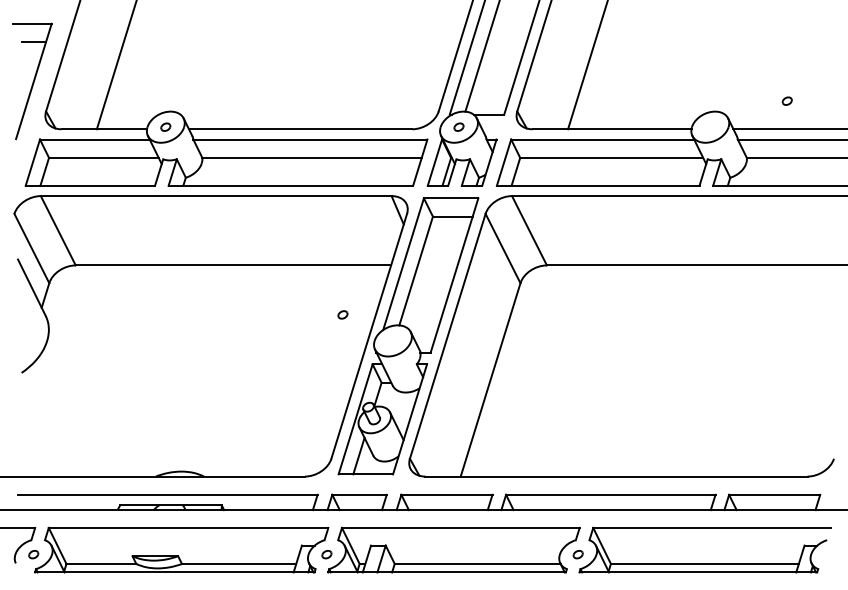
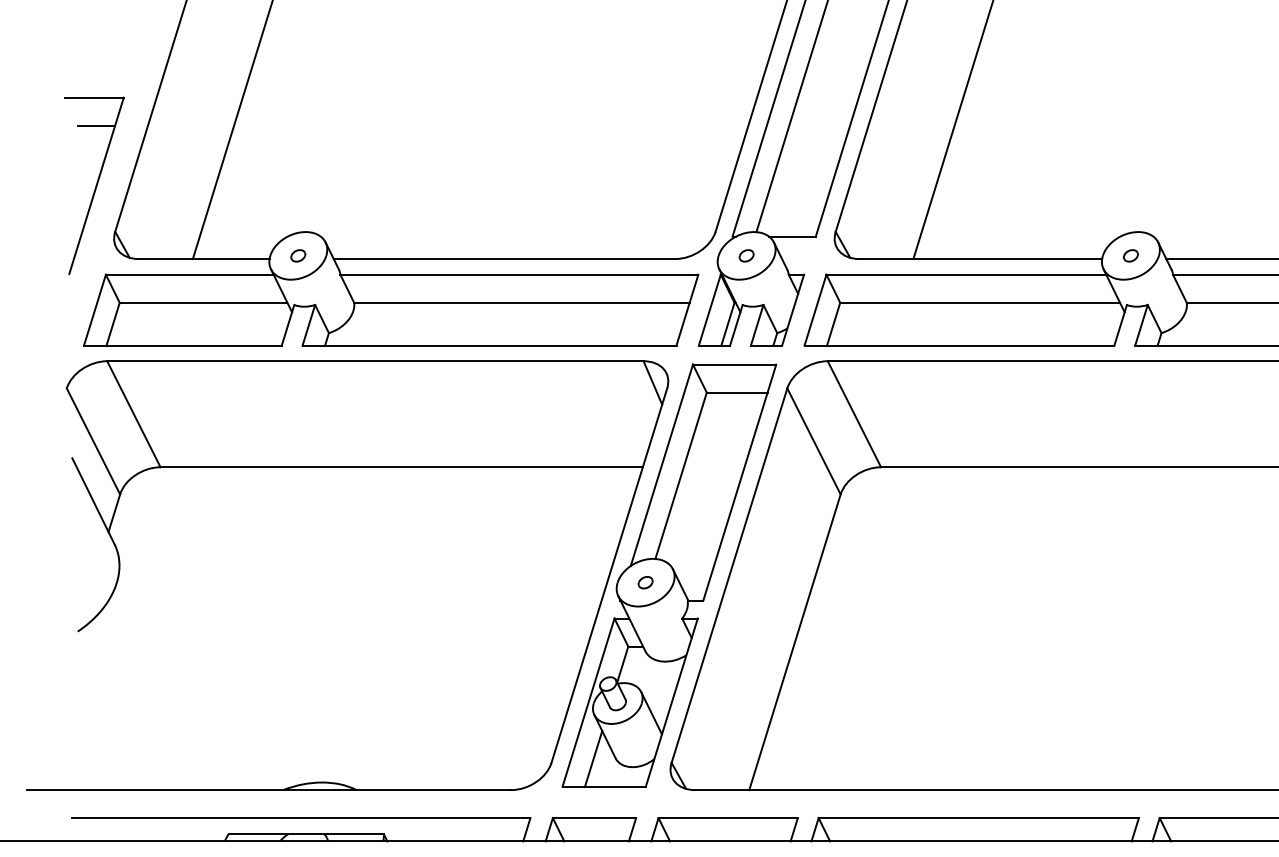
part: (786, 100) -> (1129, 254), moved
part: (342, 314) -> (644, 582), moved

